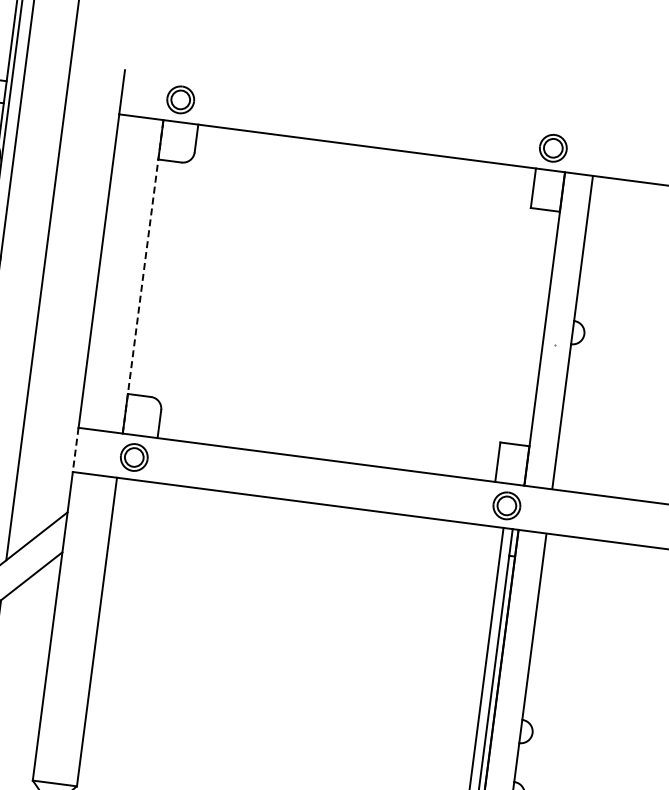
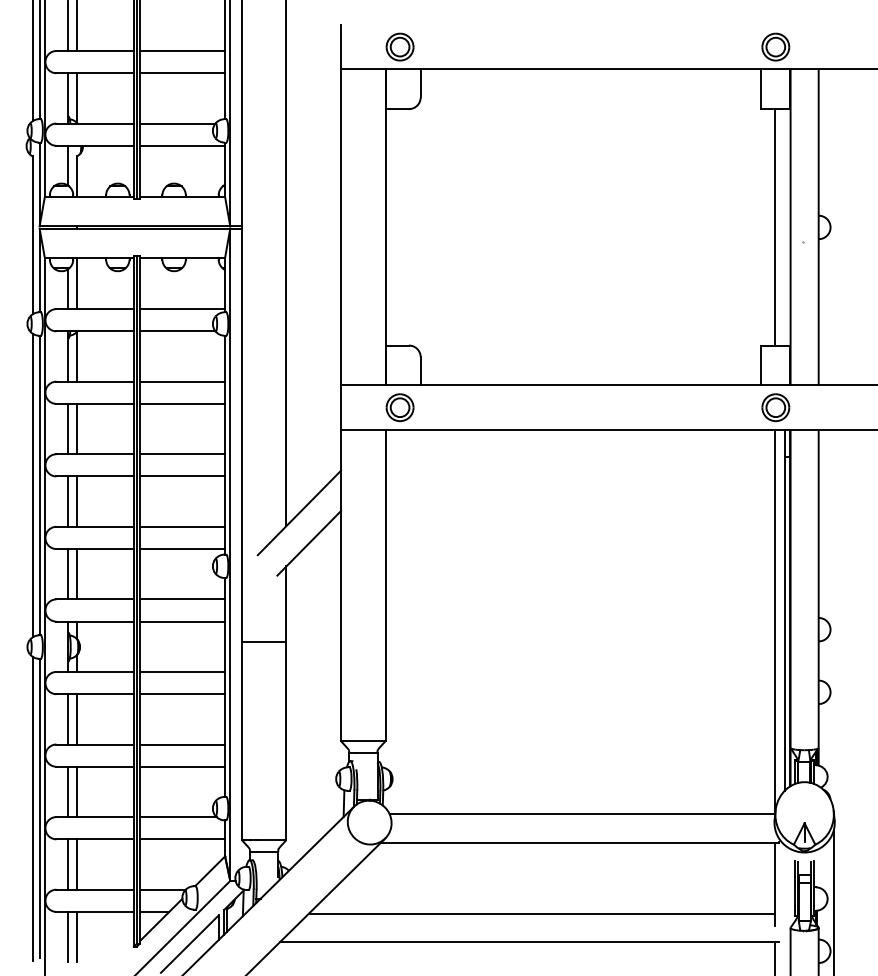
line: (143, 275) -> (385, 226), dashed -> solid
line: (529, 327) -> (775, 227), added
line: (75, 450) -> (340, 408), dashed -> solid

